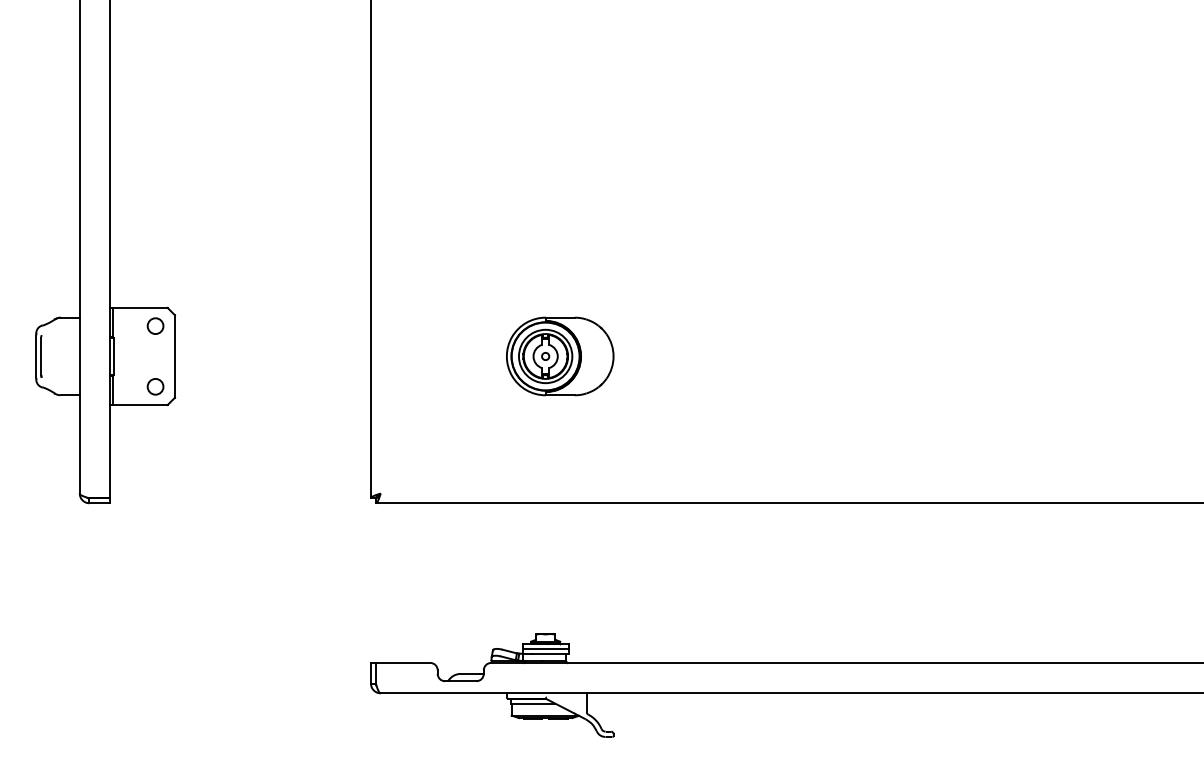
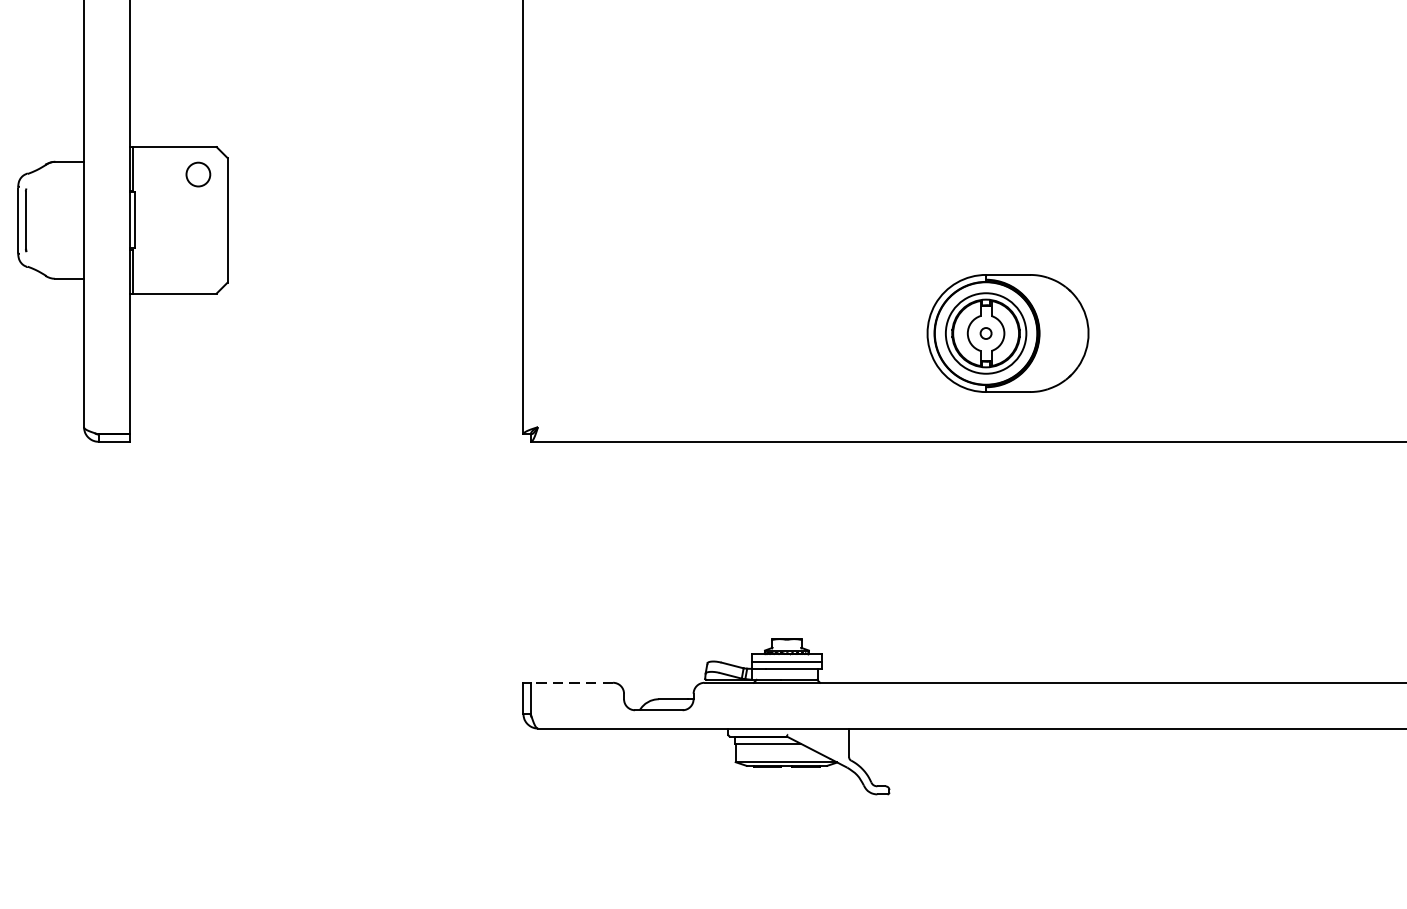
part: (560, 356) -> (1008, 333), moved
circle: (155, 386) -> (198, 265), removed
line: (402, 662) -> (570, 682), solid -> dashed

